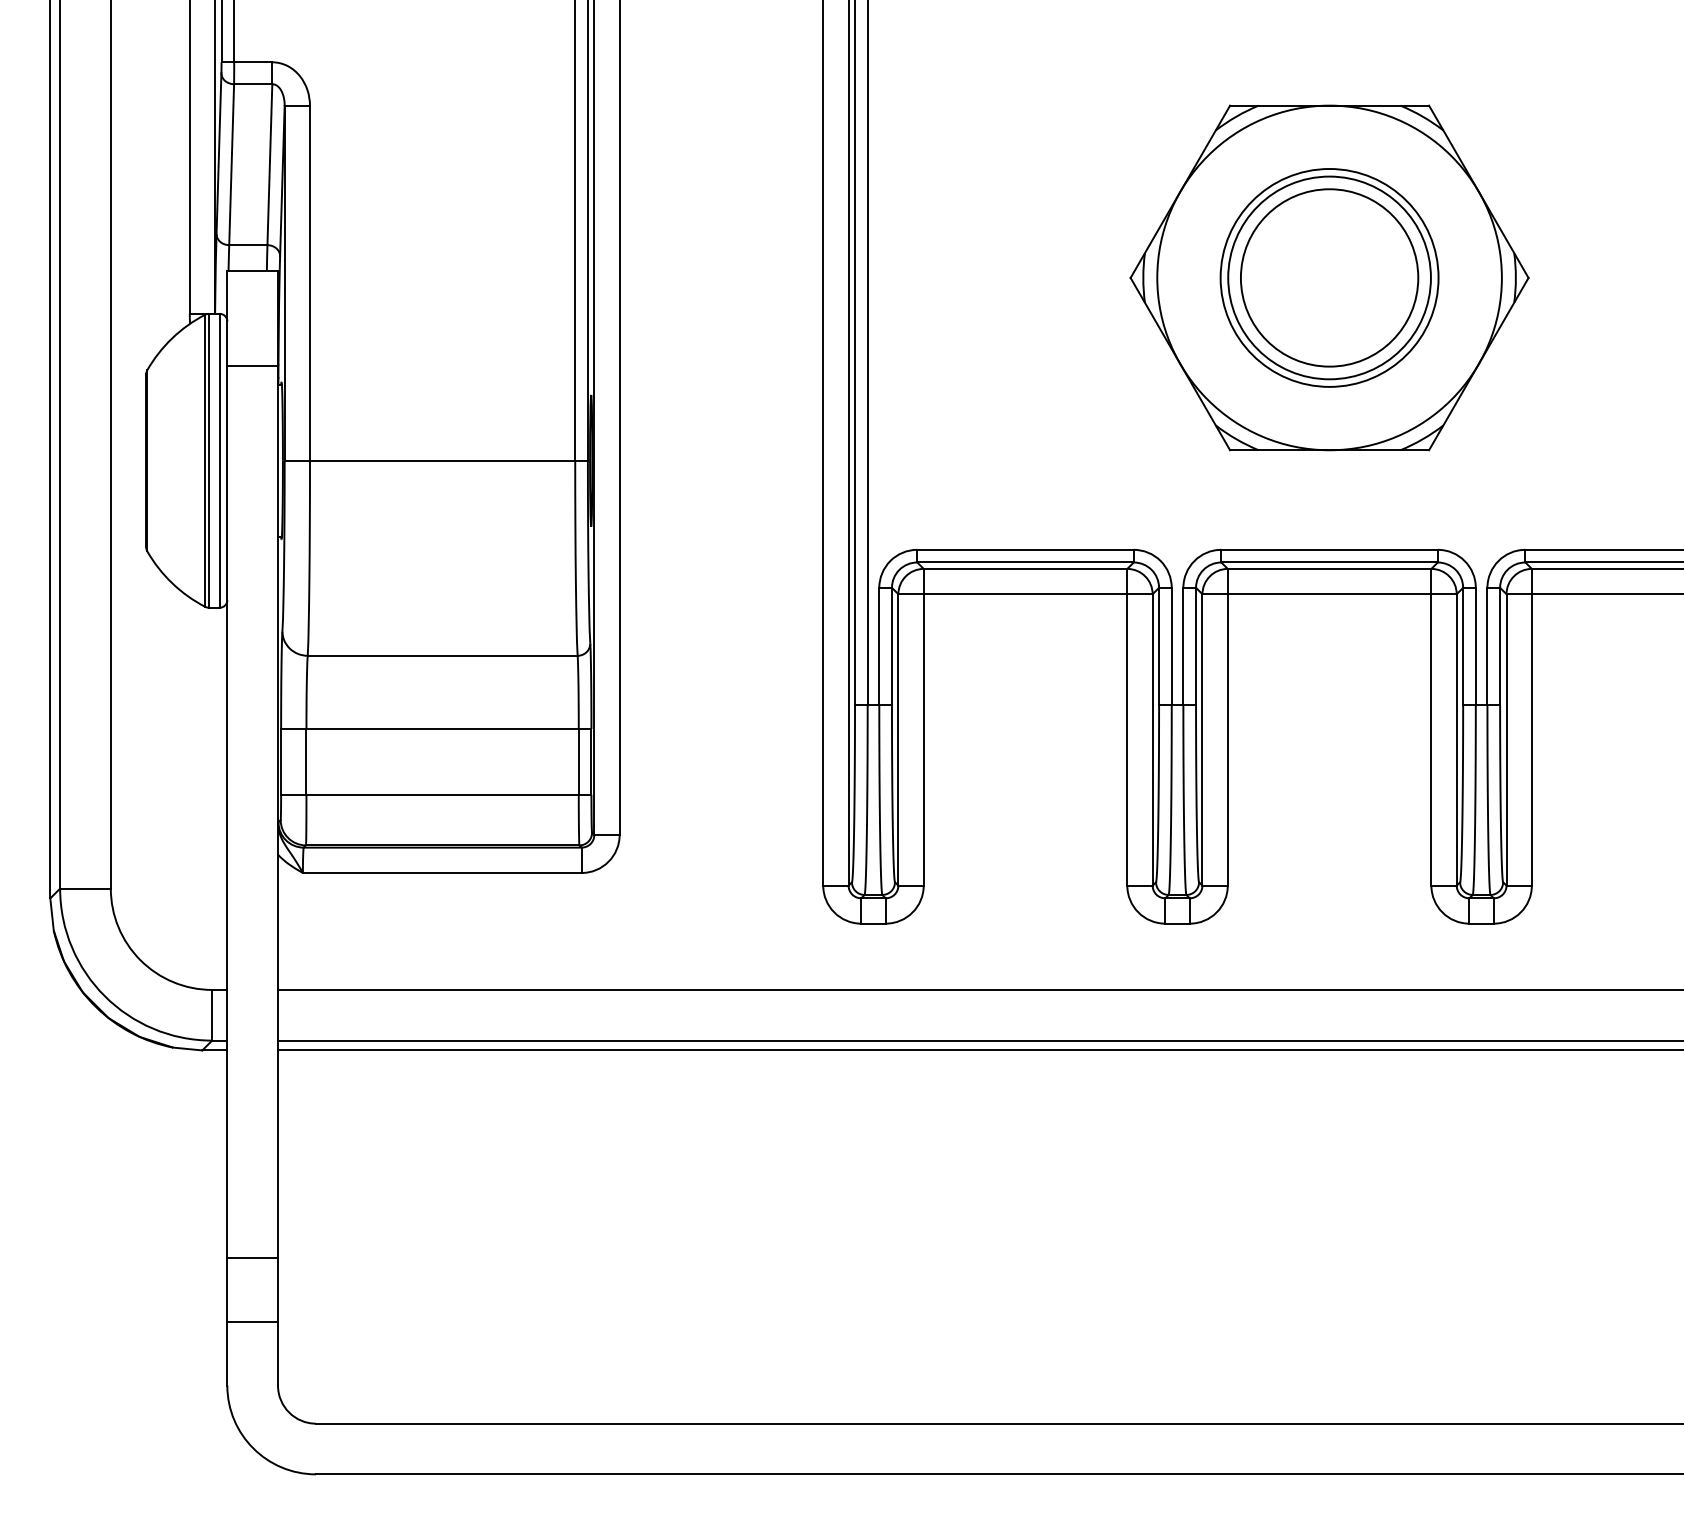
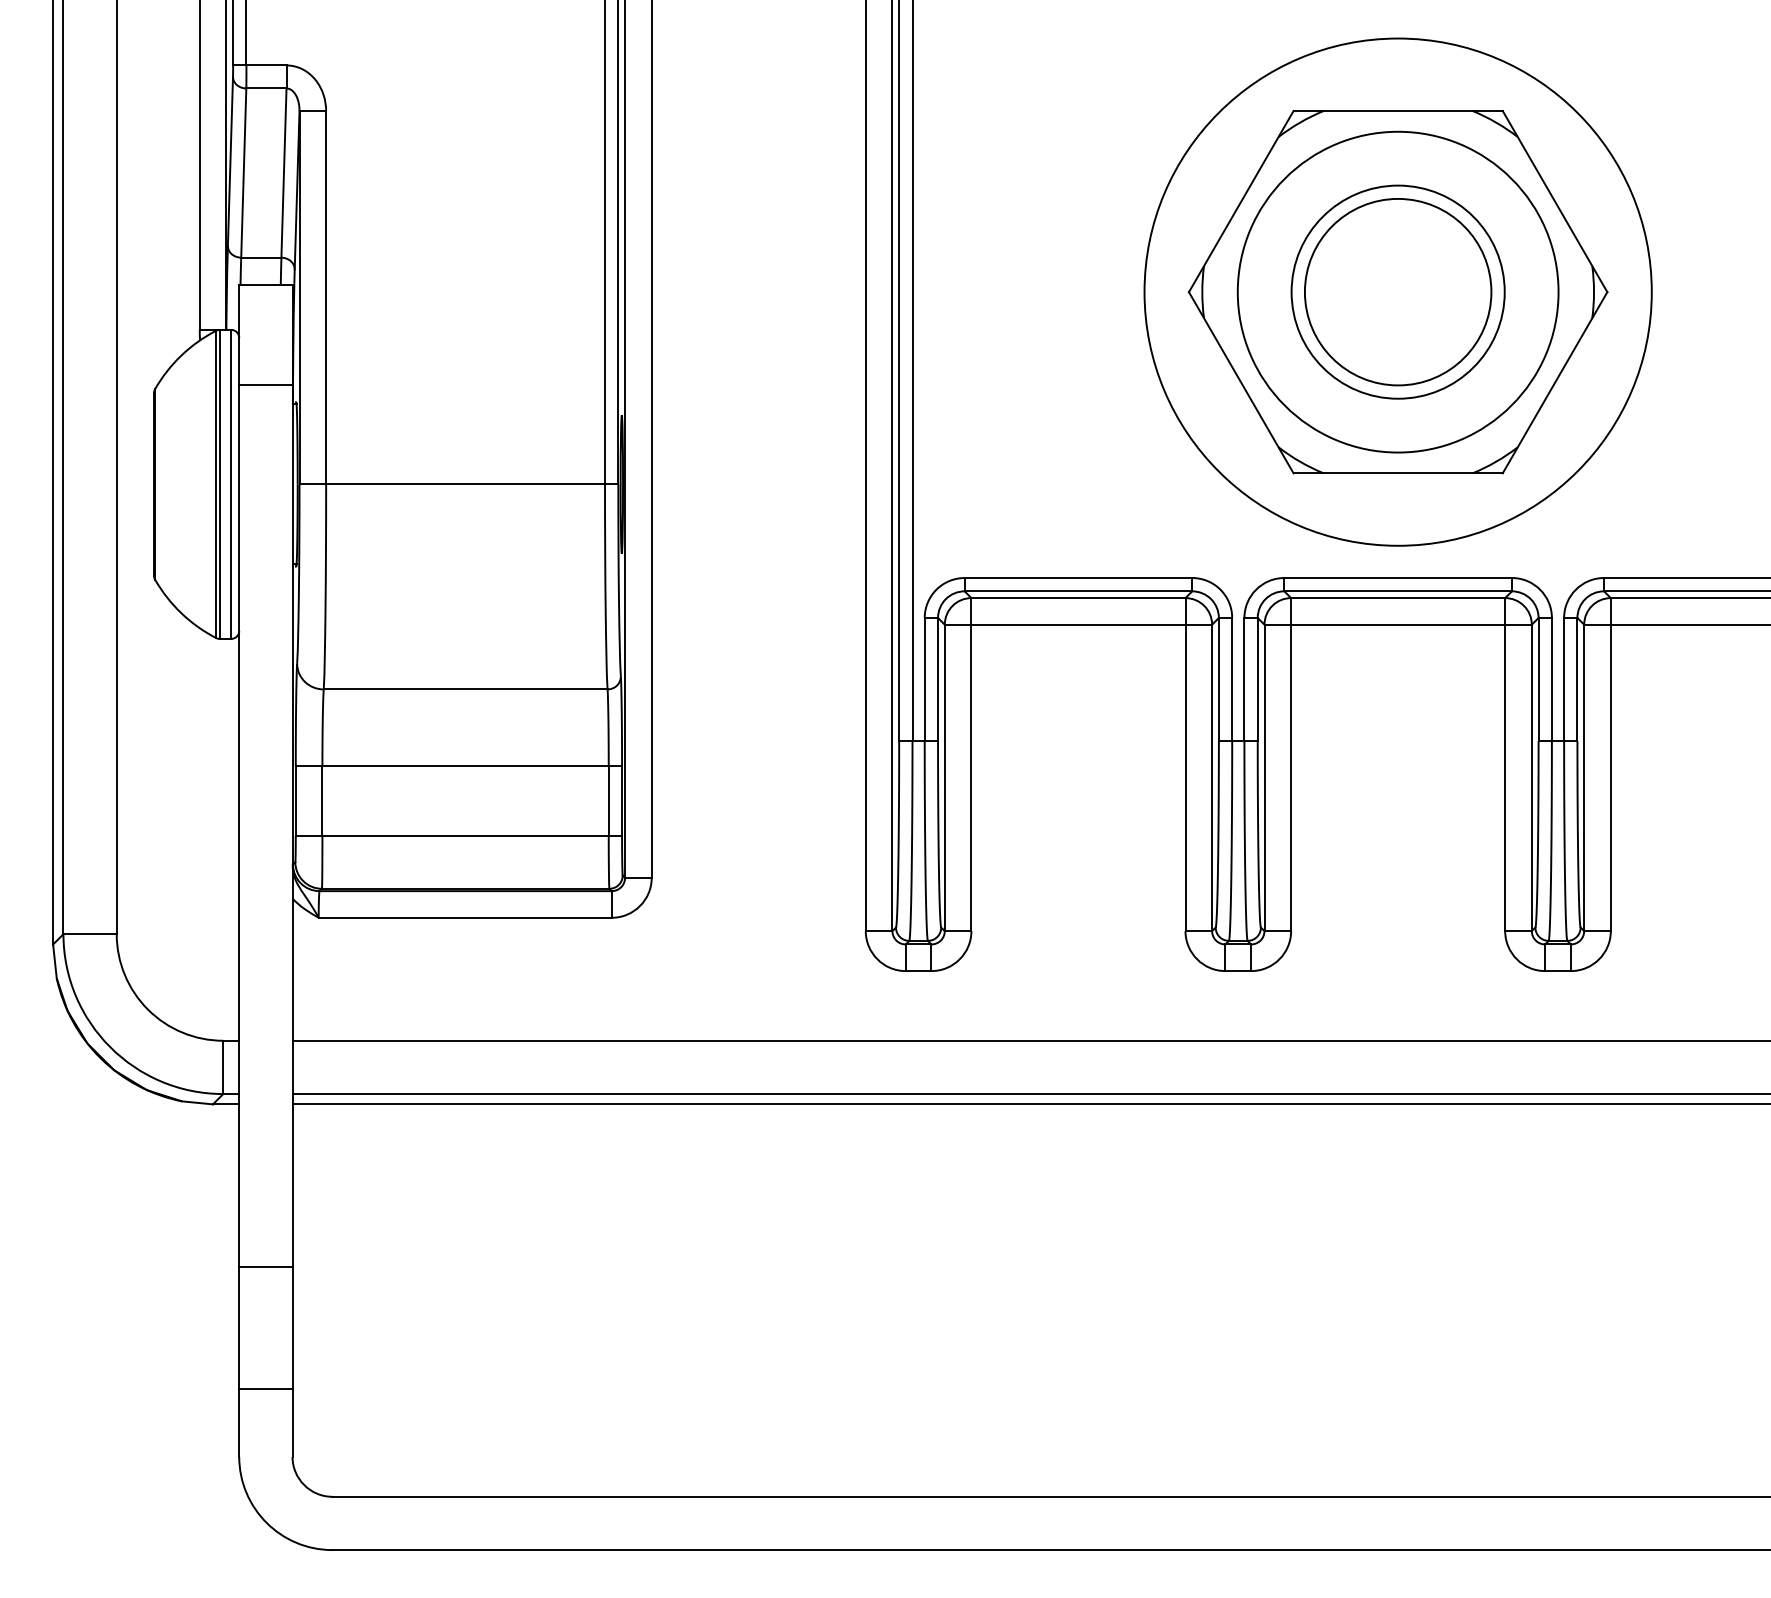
circle: (1328, 277) -> (1397, 291), size x1.4
circle: (1329, 278) -> (1398, 292), size x1.4
line: (252, 1257) -> (265, 1266), moved

